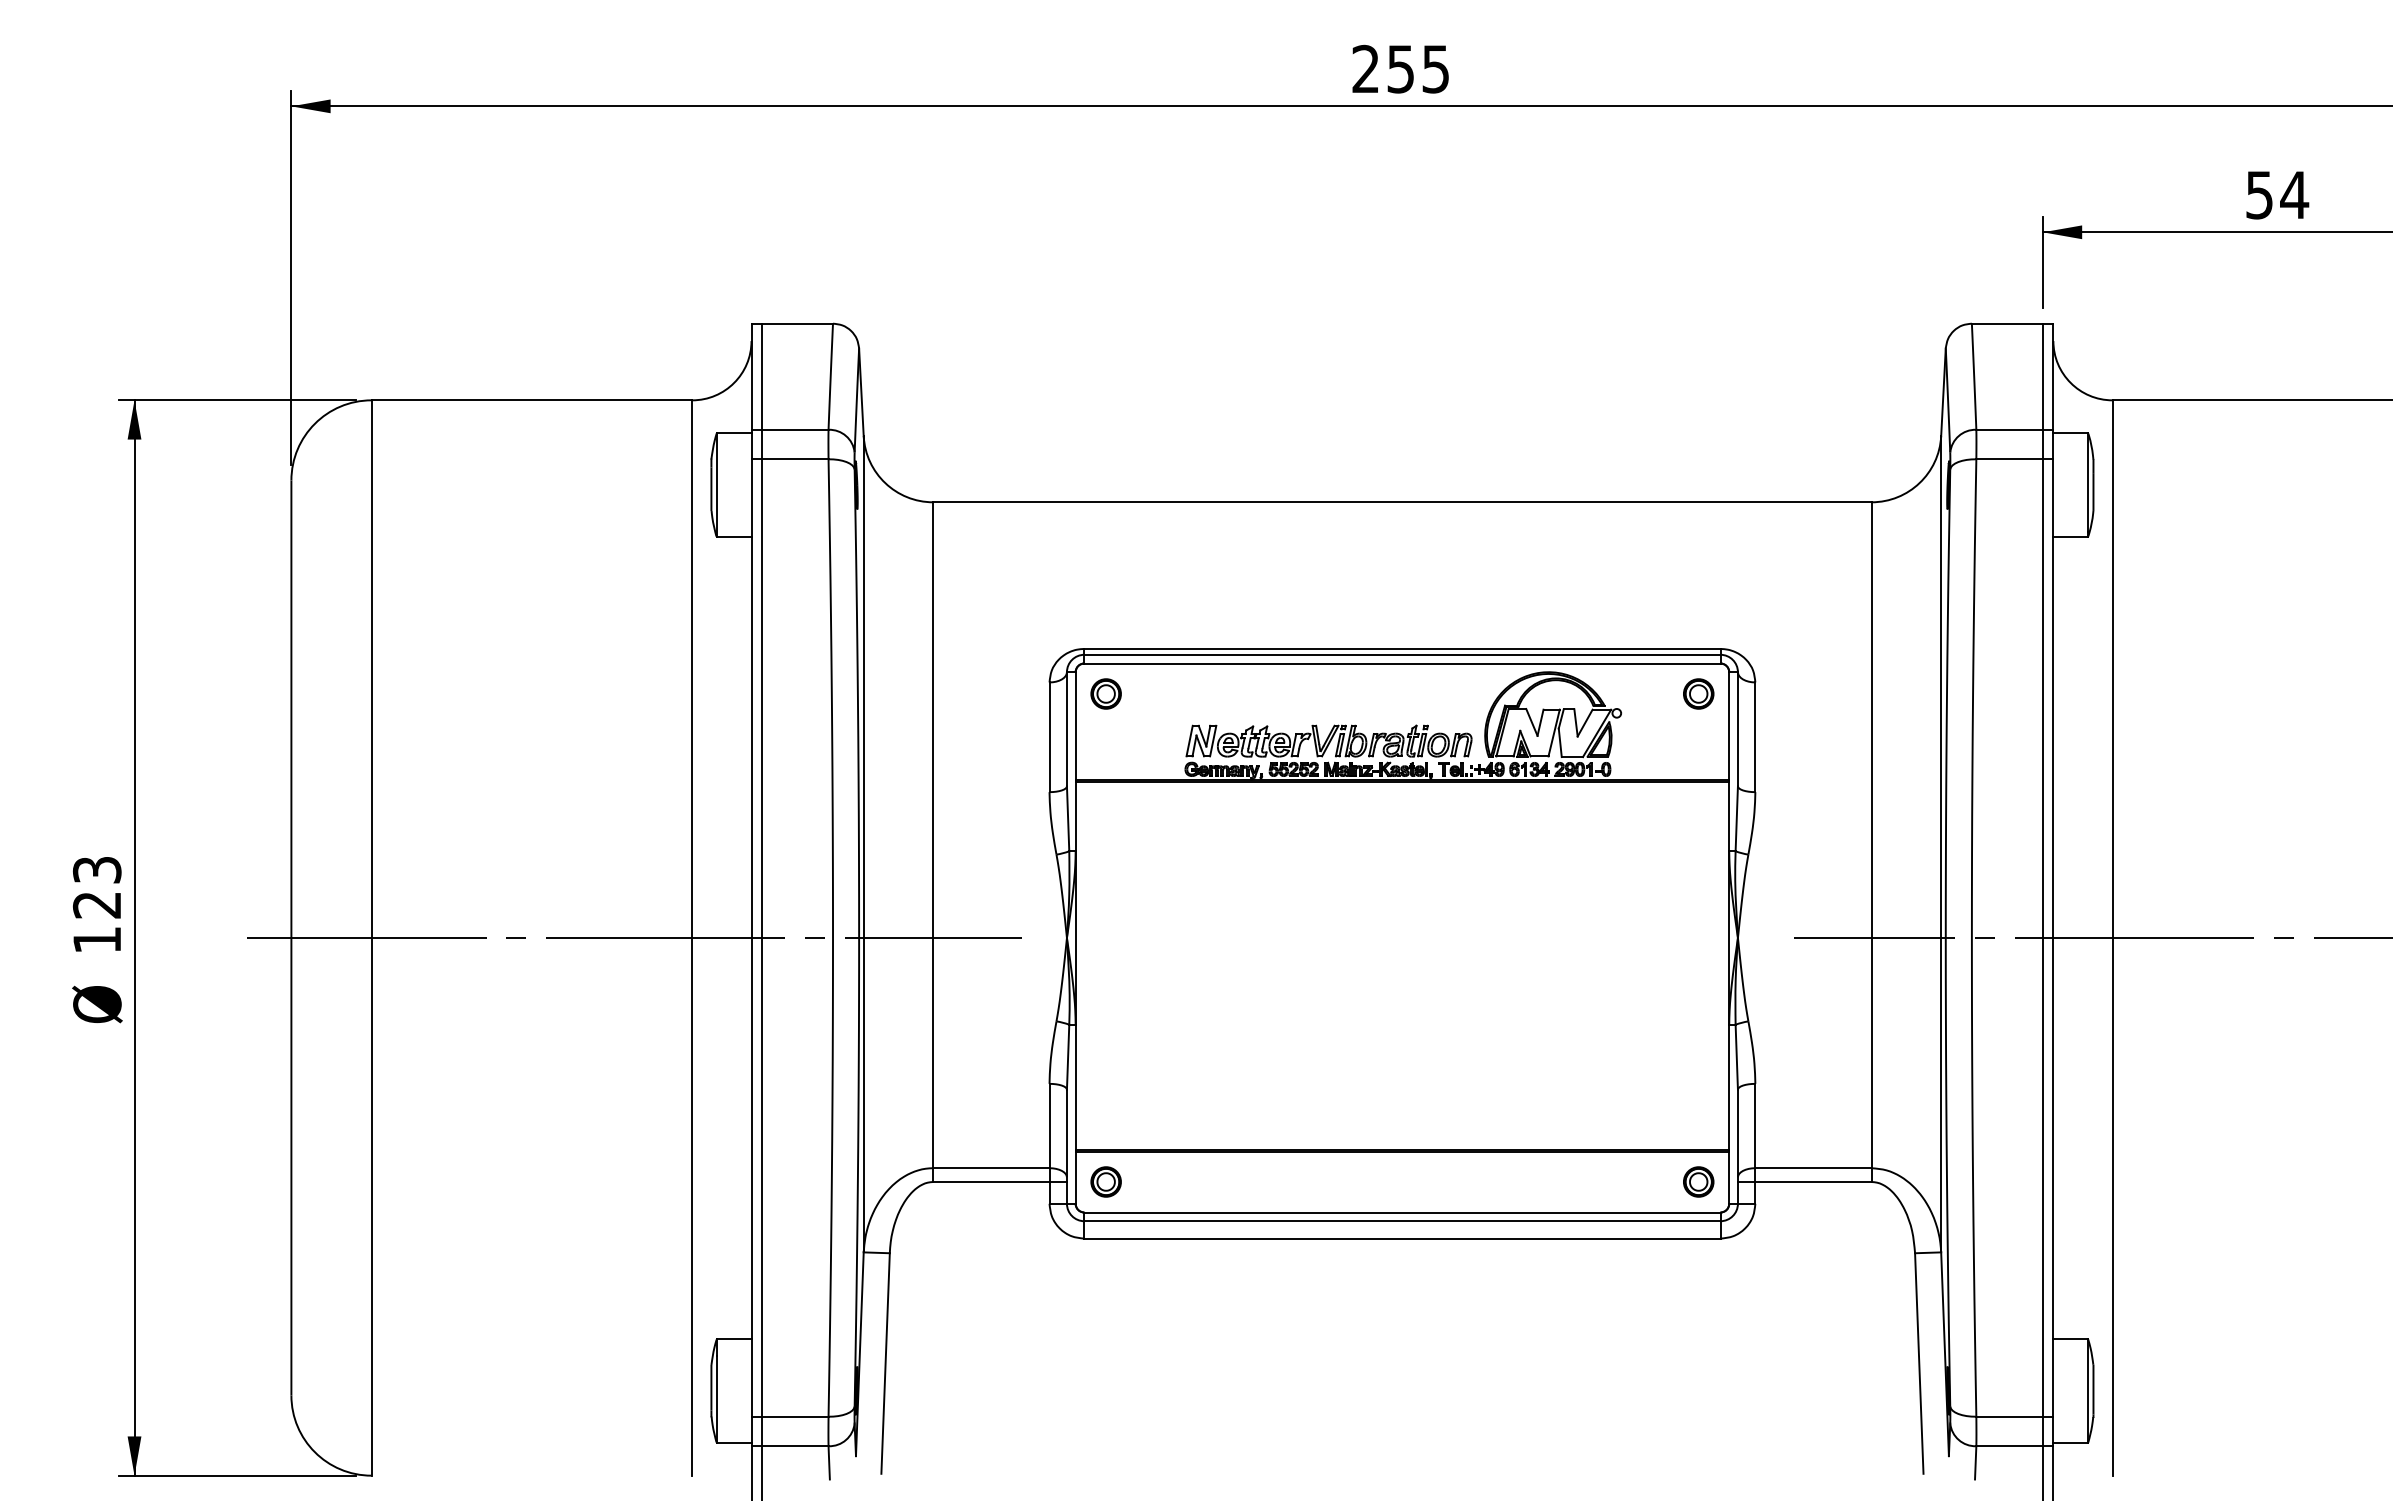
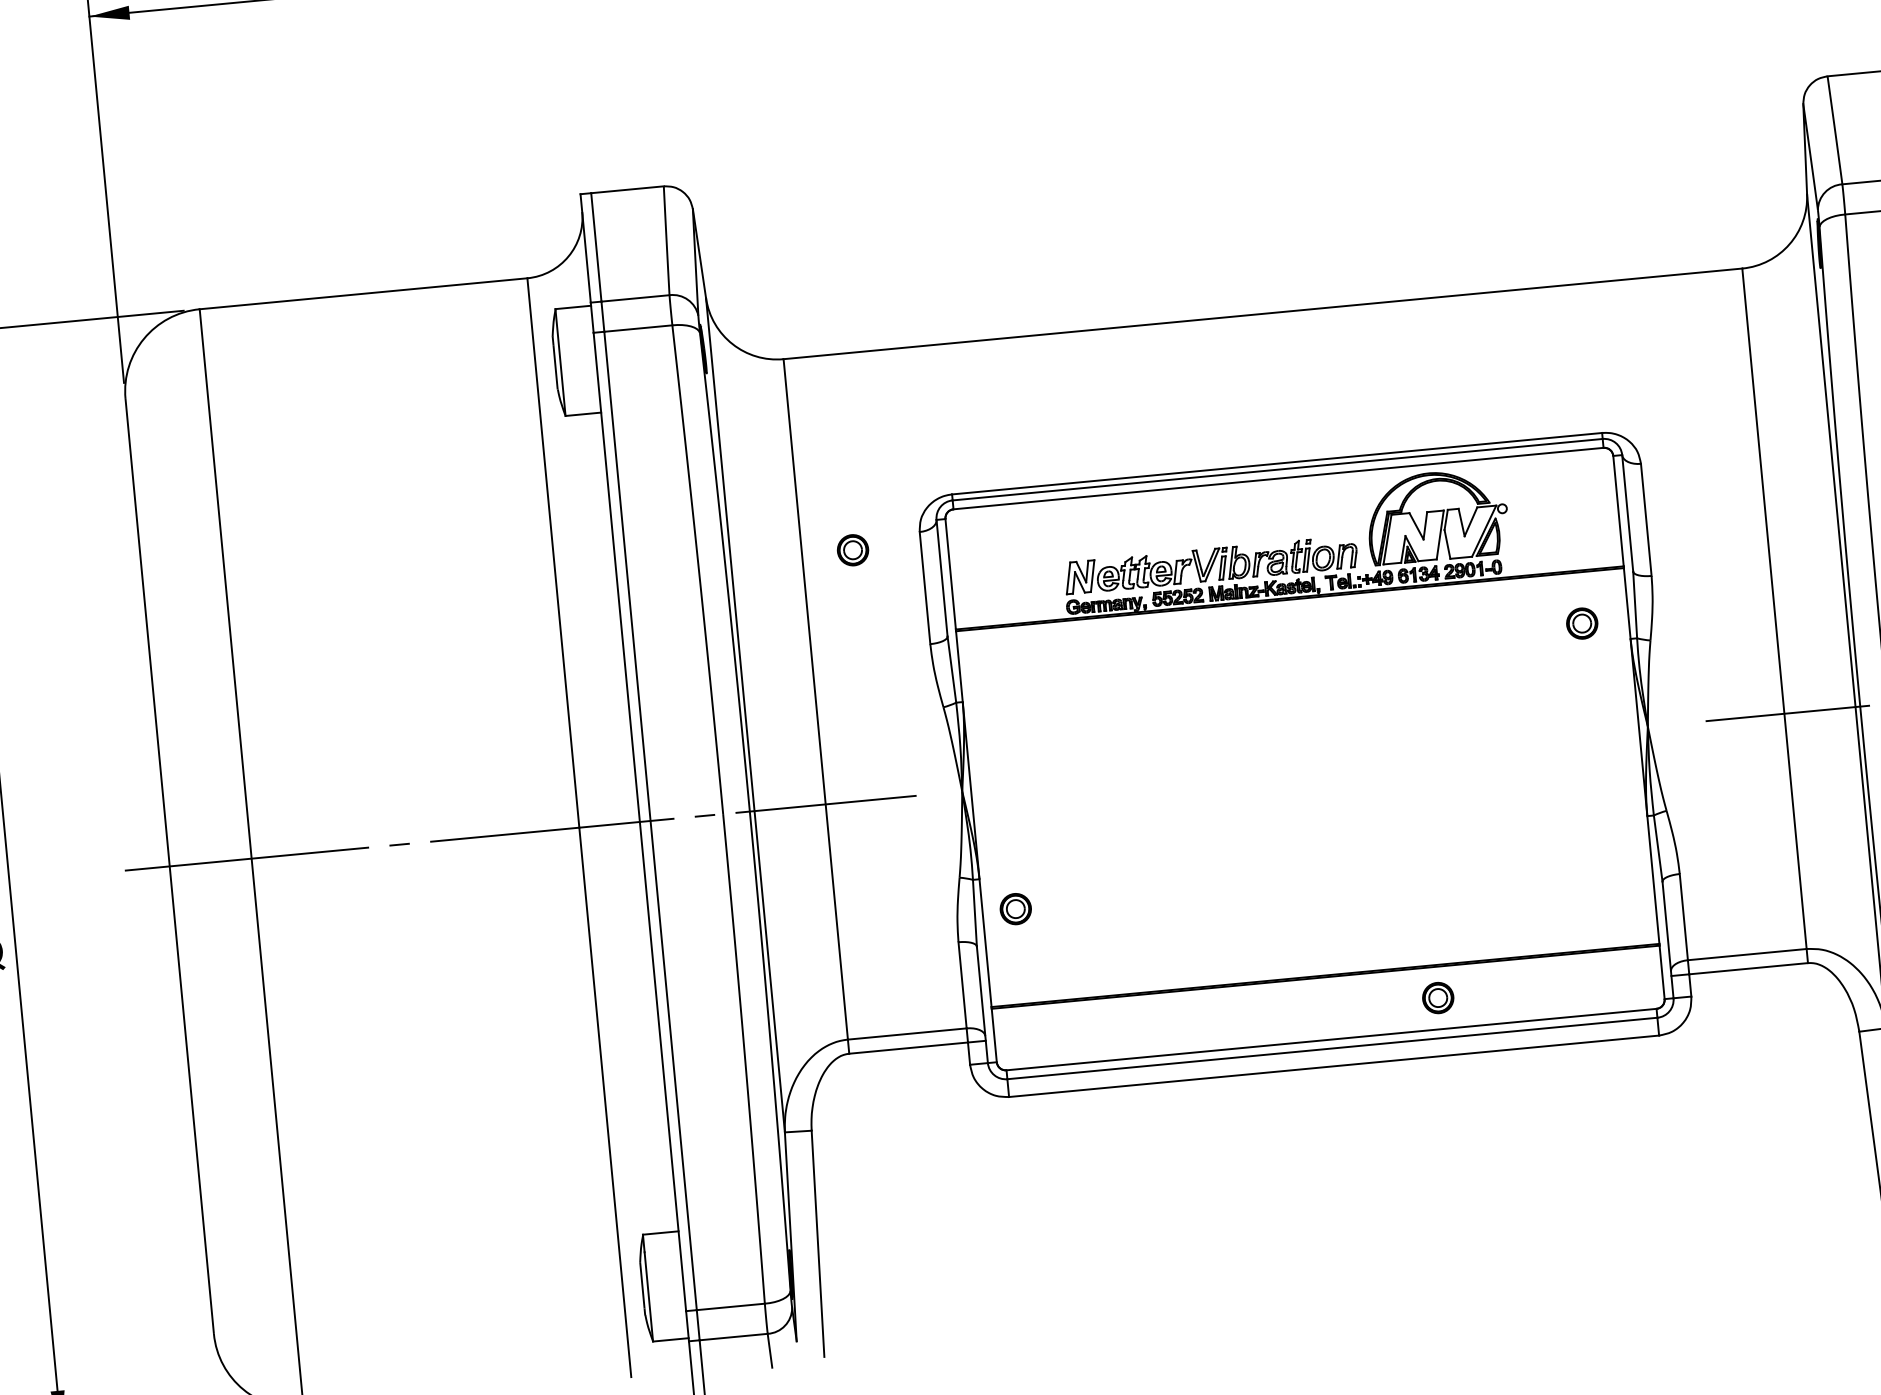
part: (1105, 693) -> (852, 549), moved
part: (1698, 693) -> (1581, 623), moved
part: (1105, 1181) -> (1015, 908), moved
part: (1698, 1181) -> (1437, 997), moved

